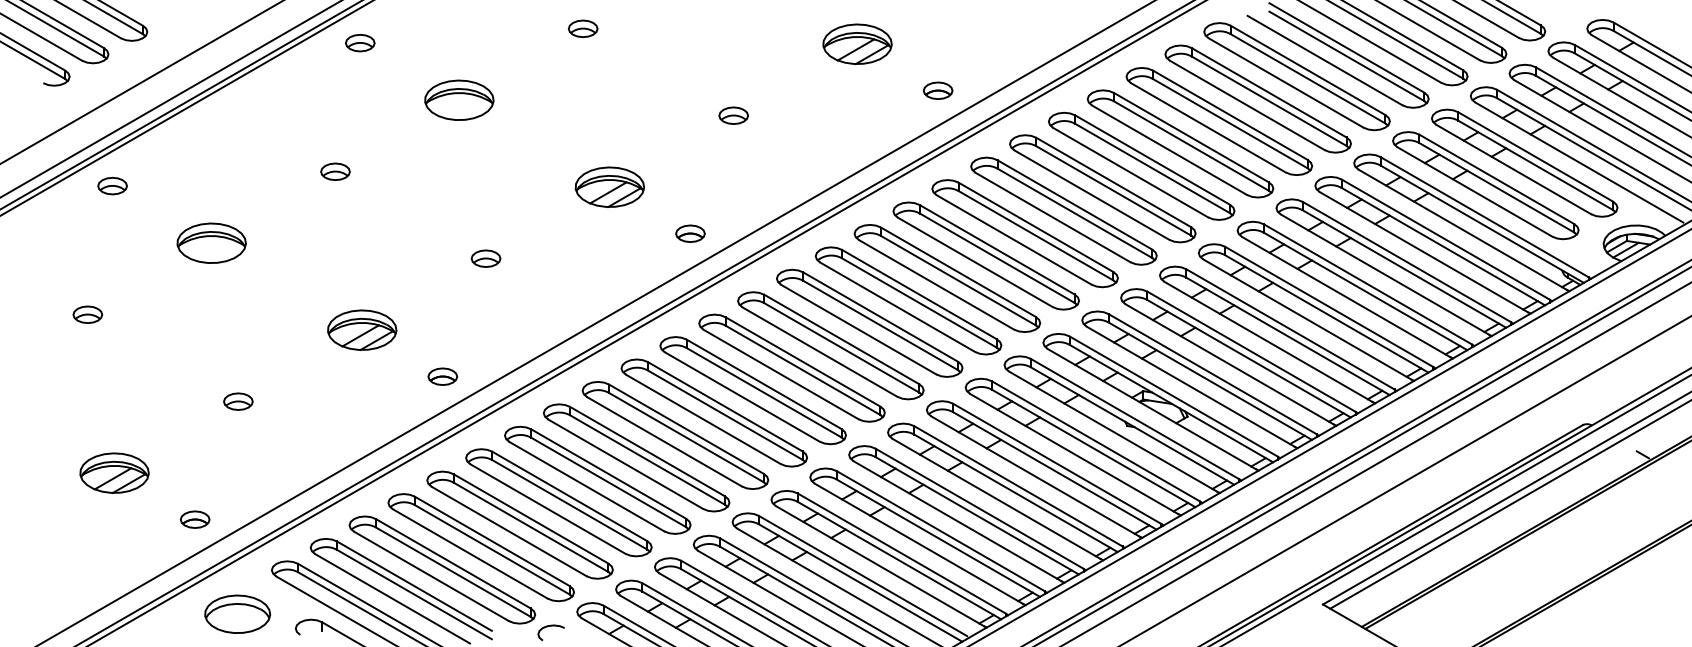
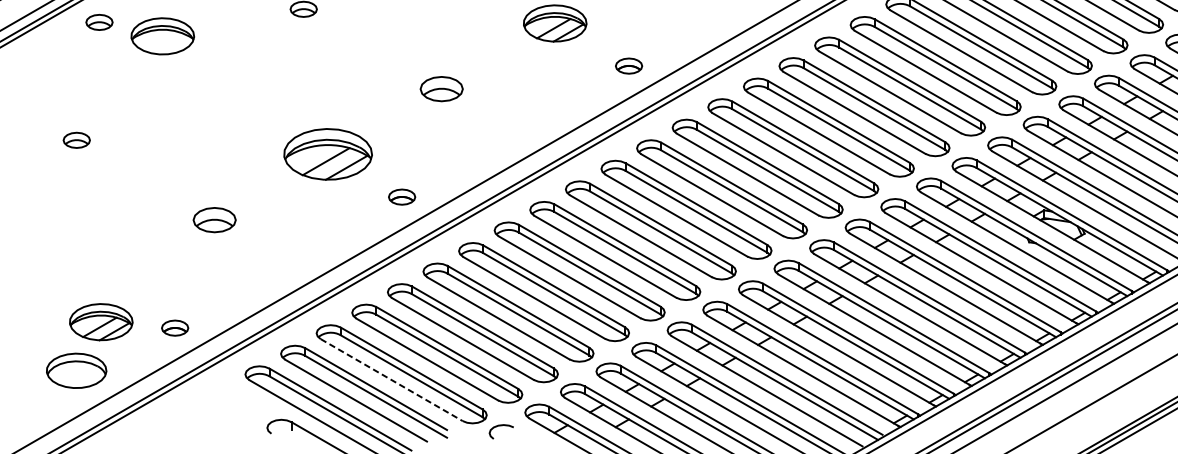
part: (211, 242) -> (162, 35), moved
part: (485, 258) -> (441, 88), size x1.6
part: (362, 330) -> (328, 154), size x1.4
part: (238, 401) -> (214, 219), size x1.6
part: (114, 472) -> (101, 321), moved
line: (431, 576) -> (391, 380), solid -> dashed
part: (237, 613) -> (76, 370), moved

